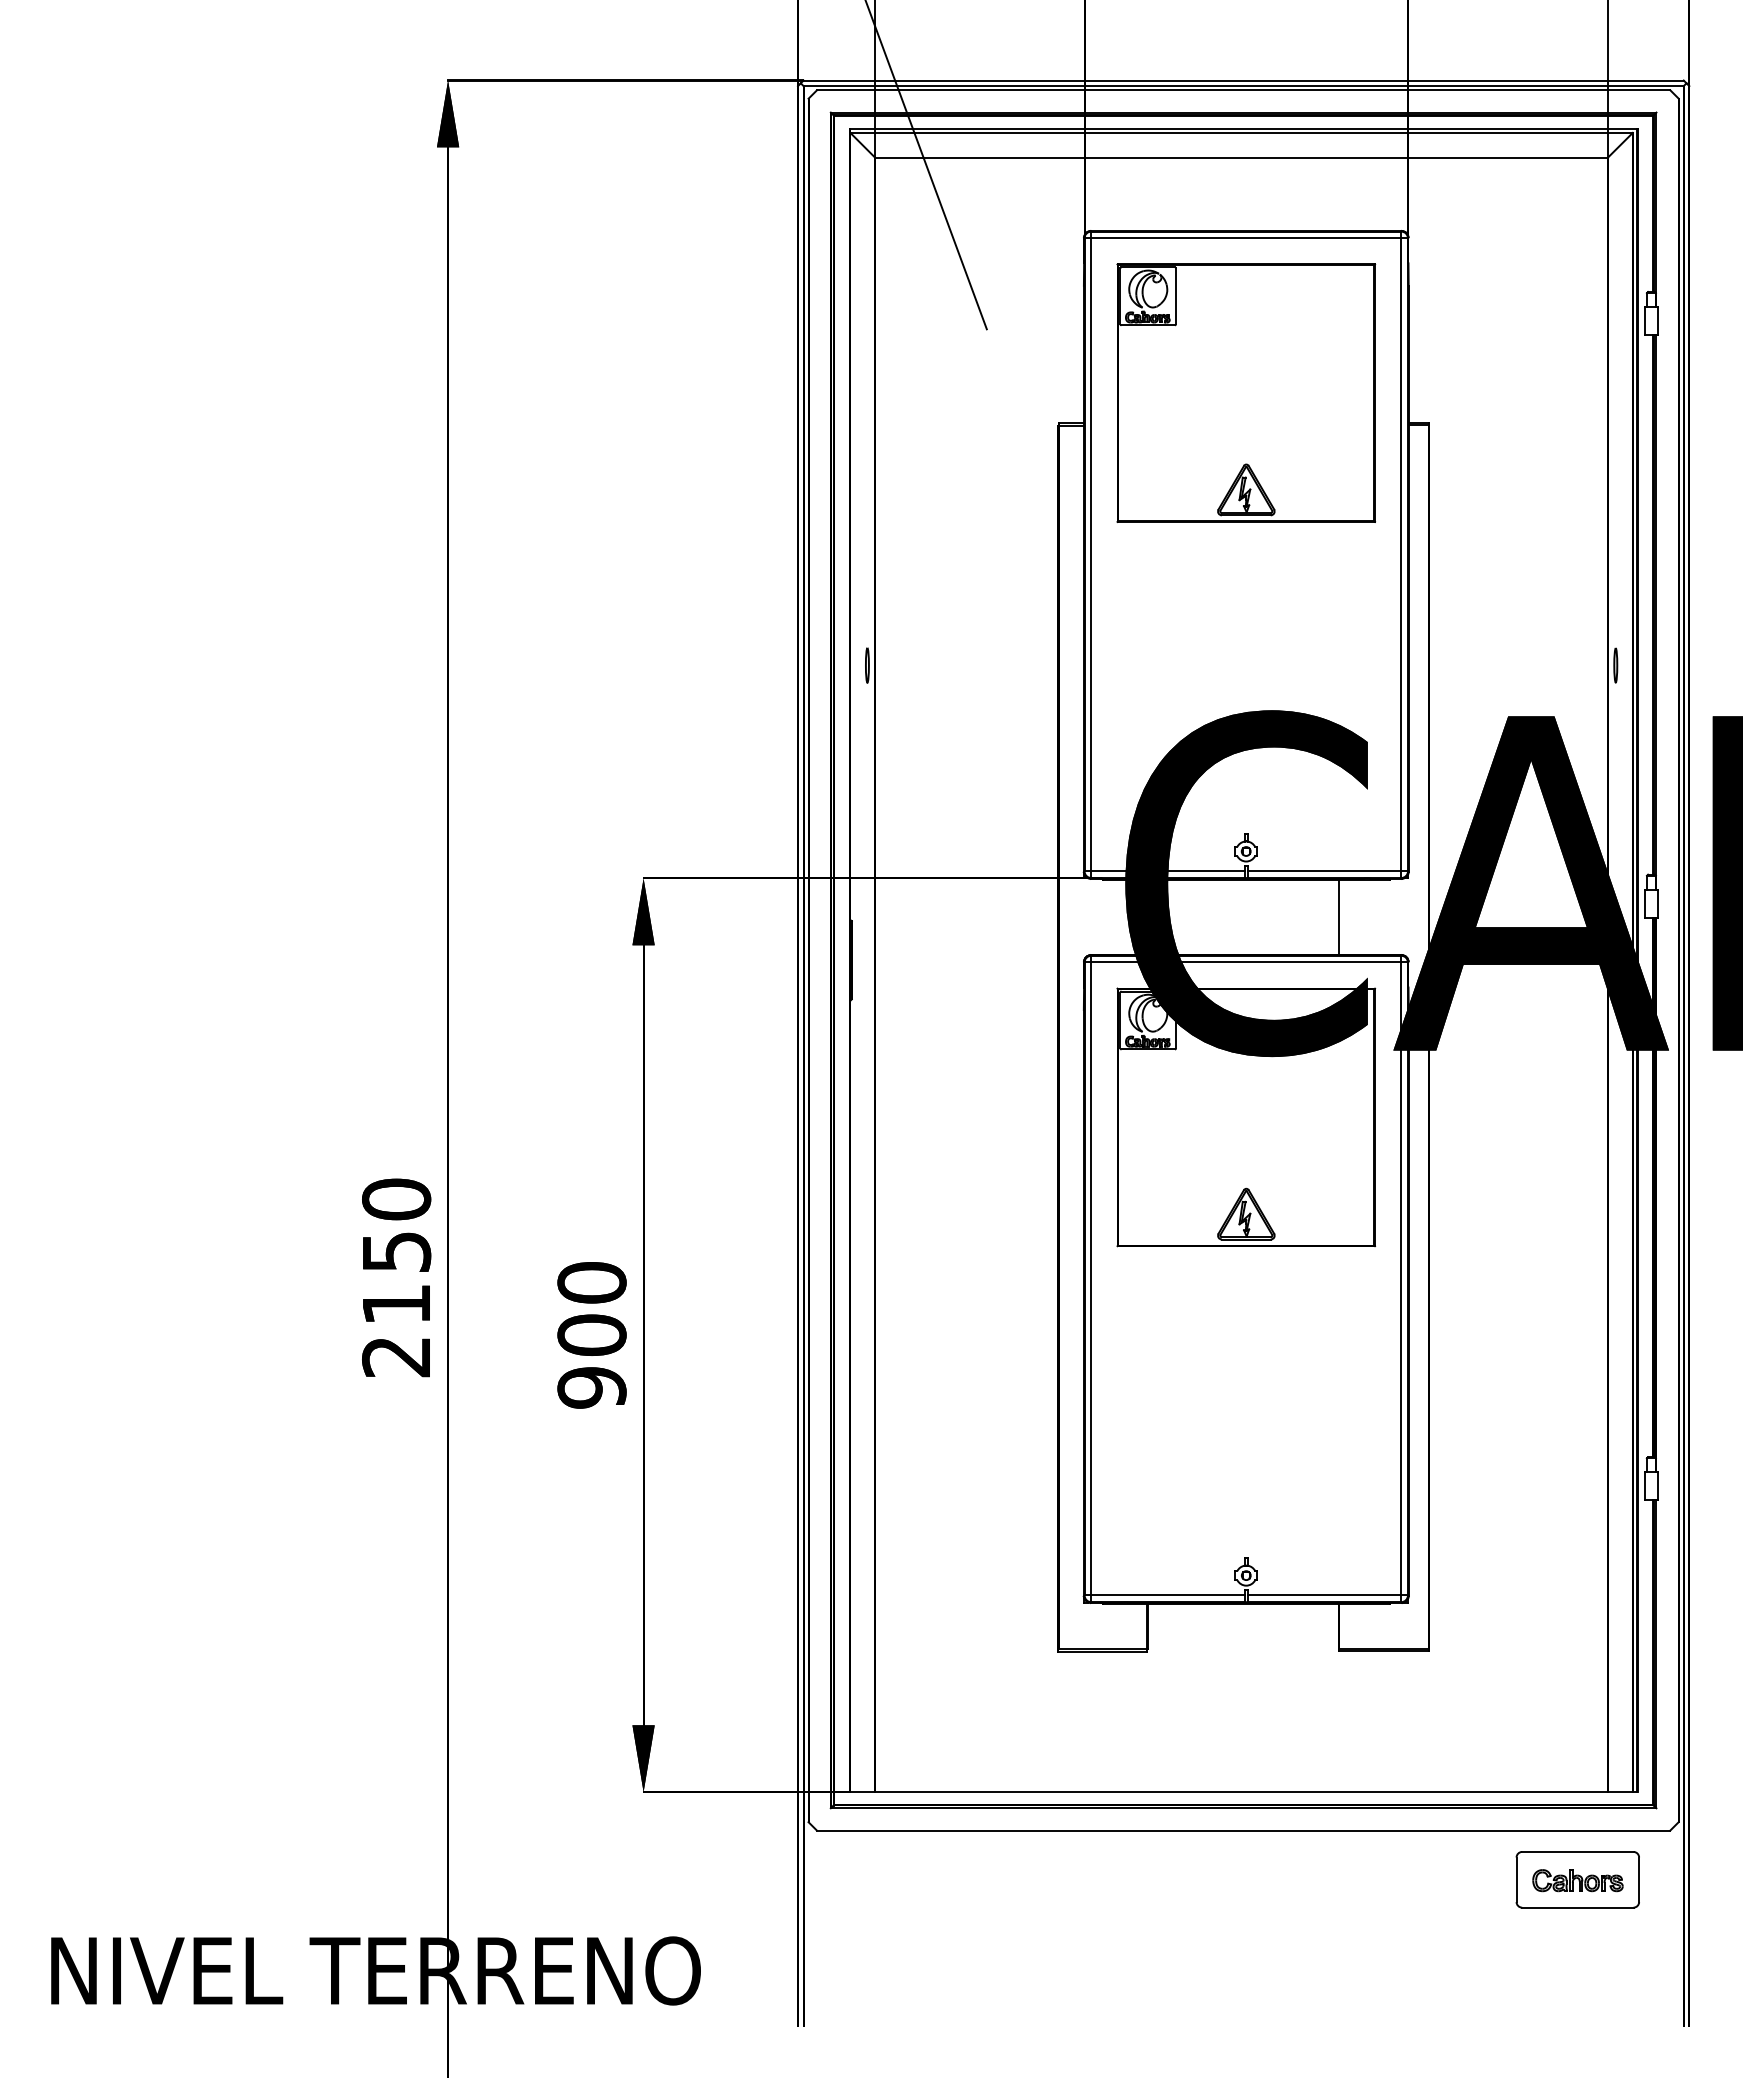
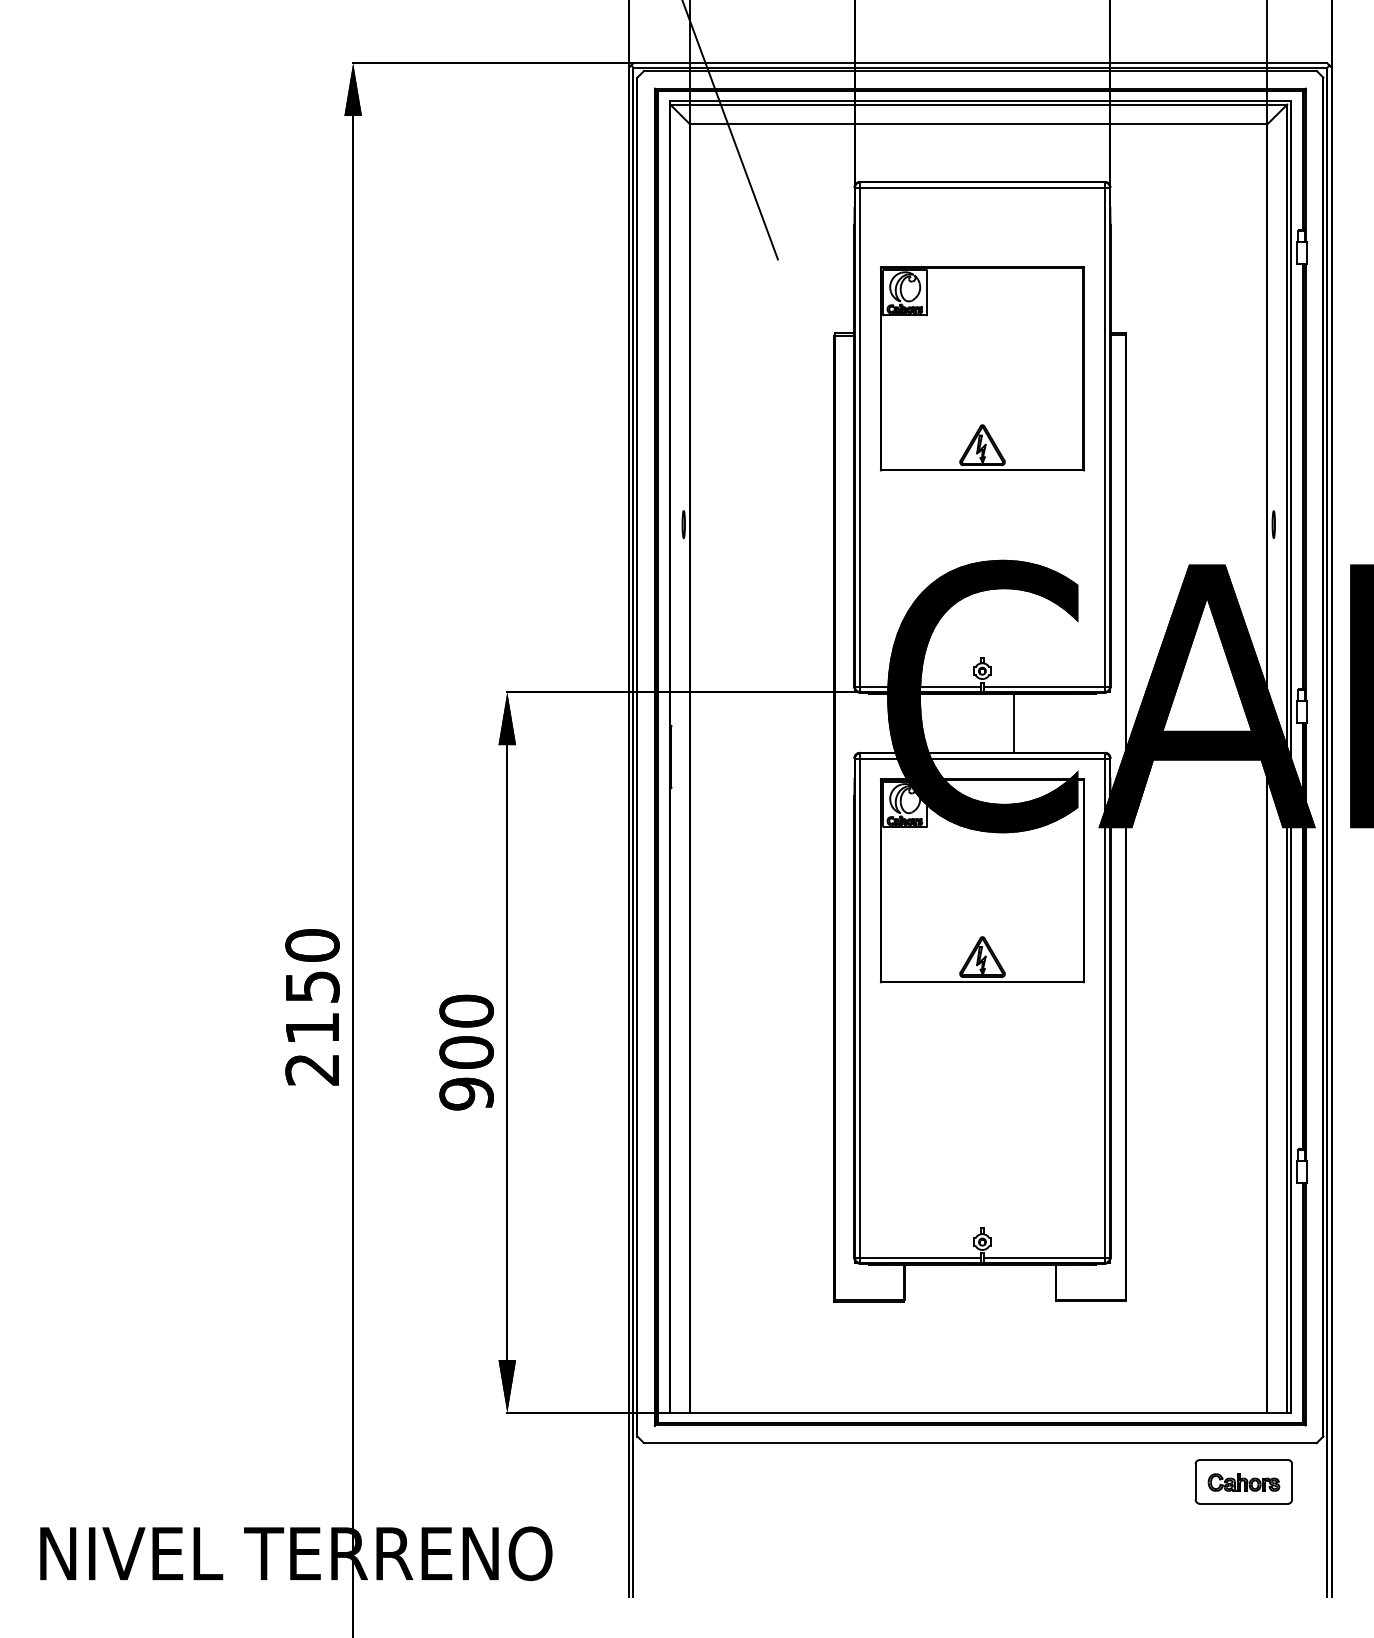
part: (1246, 392) -> (982, 368), moved
line: (1339, 917) -> (1014, 723), moved

